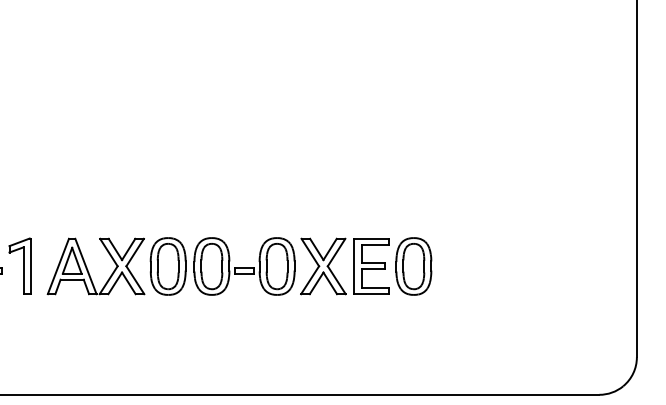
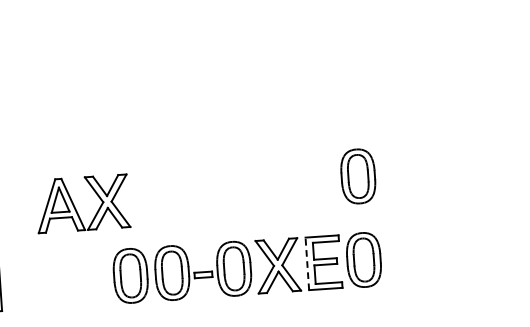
part: (413, 178) -> (357, 176), added
line: (354, 266) -> (307, 263), solid -> dashed
part: (88, 269) -> (75, 207), moved

